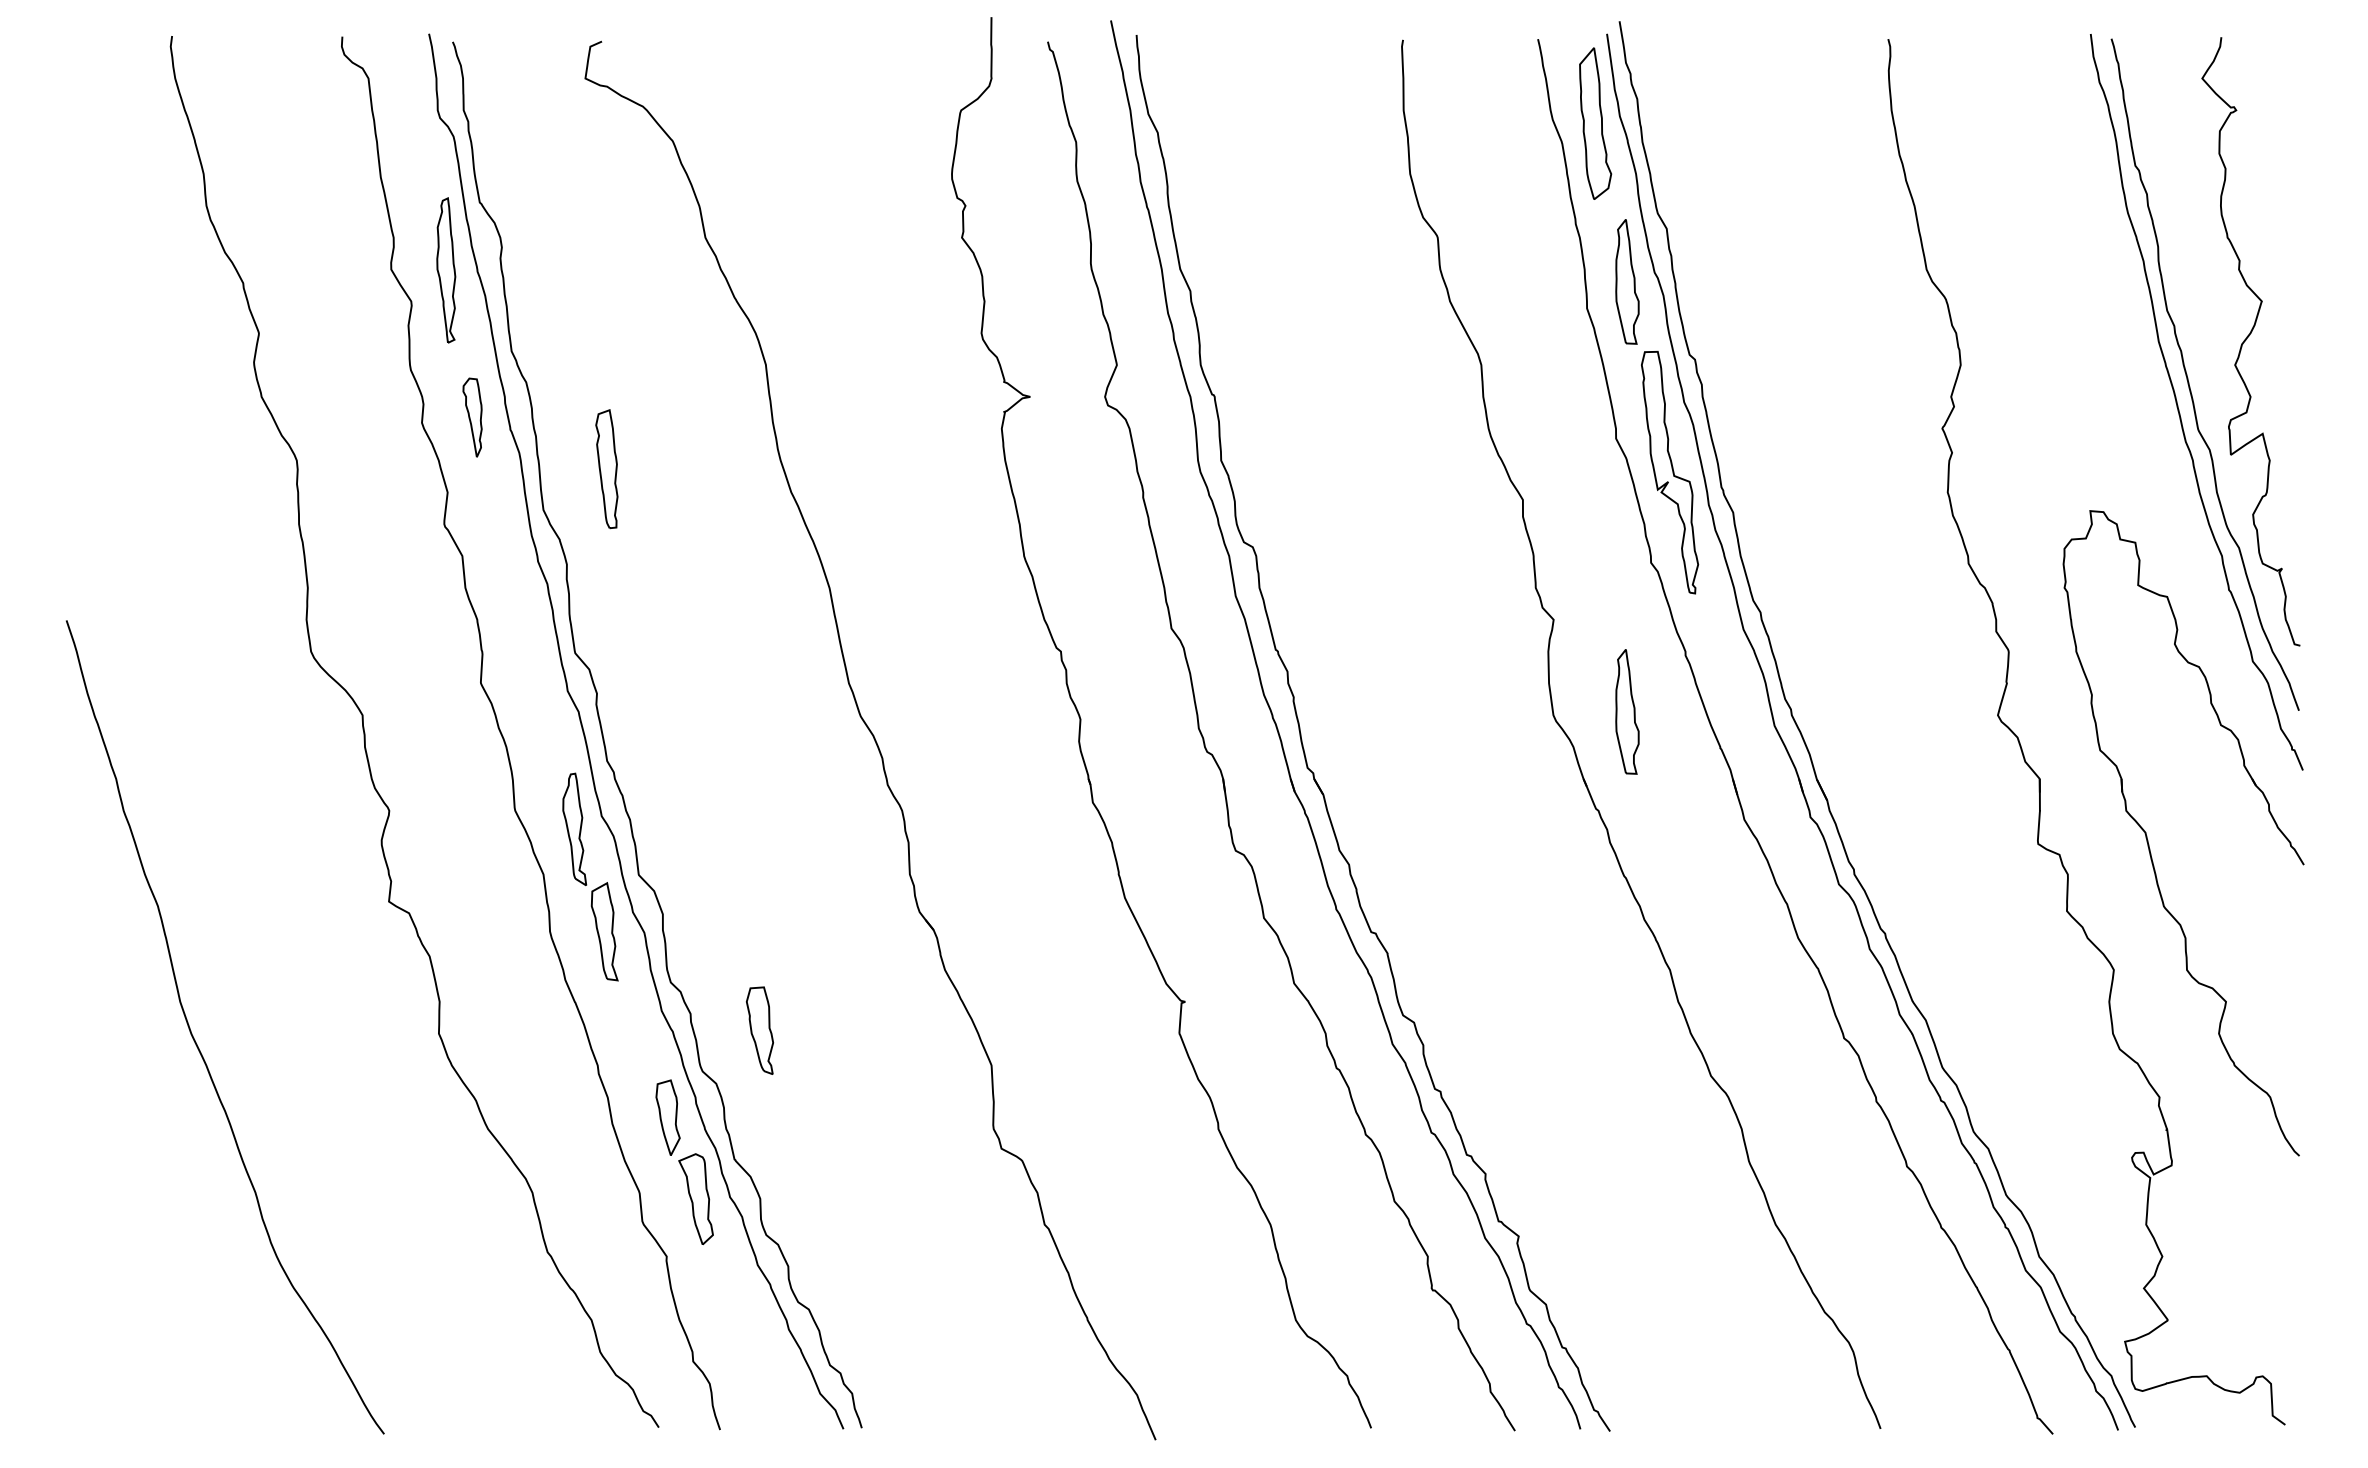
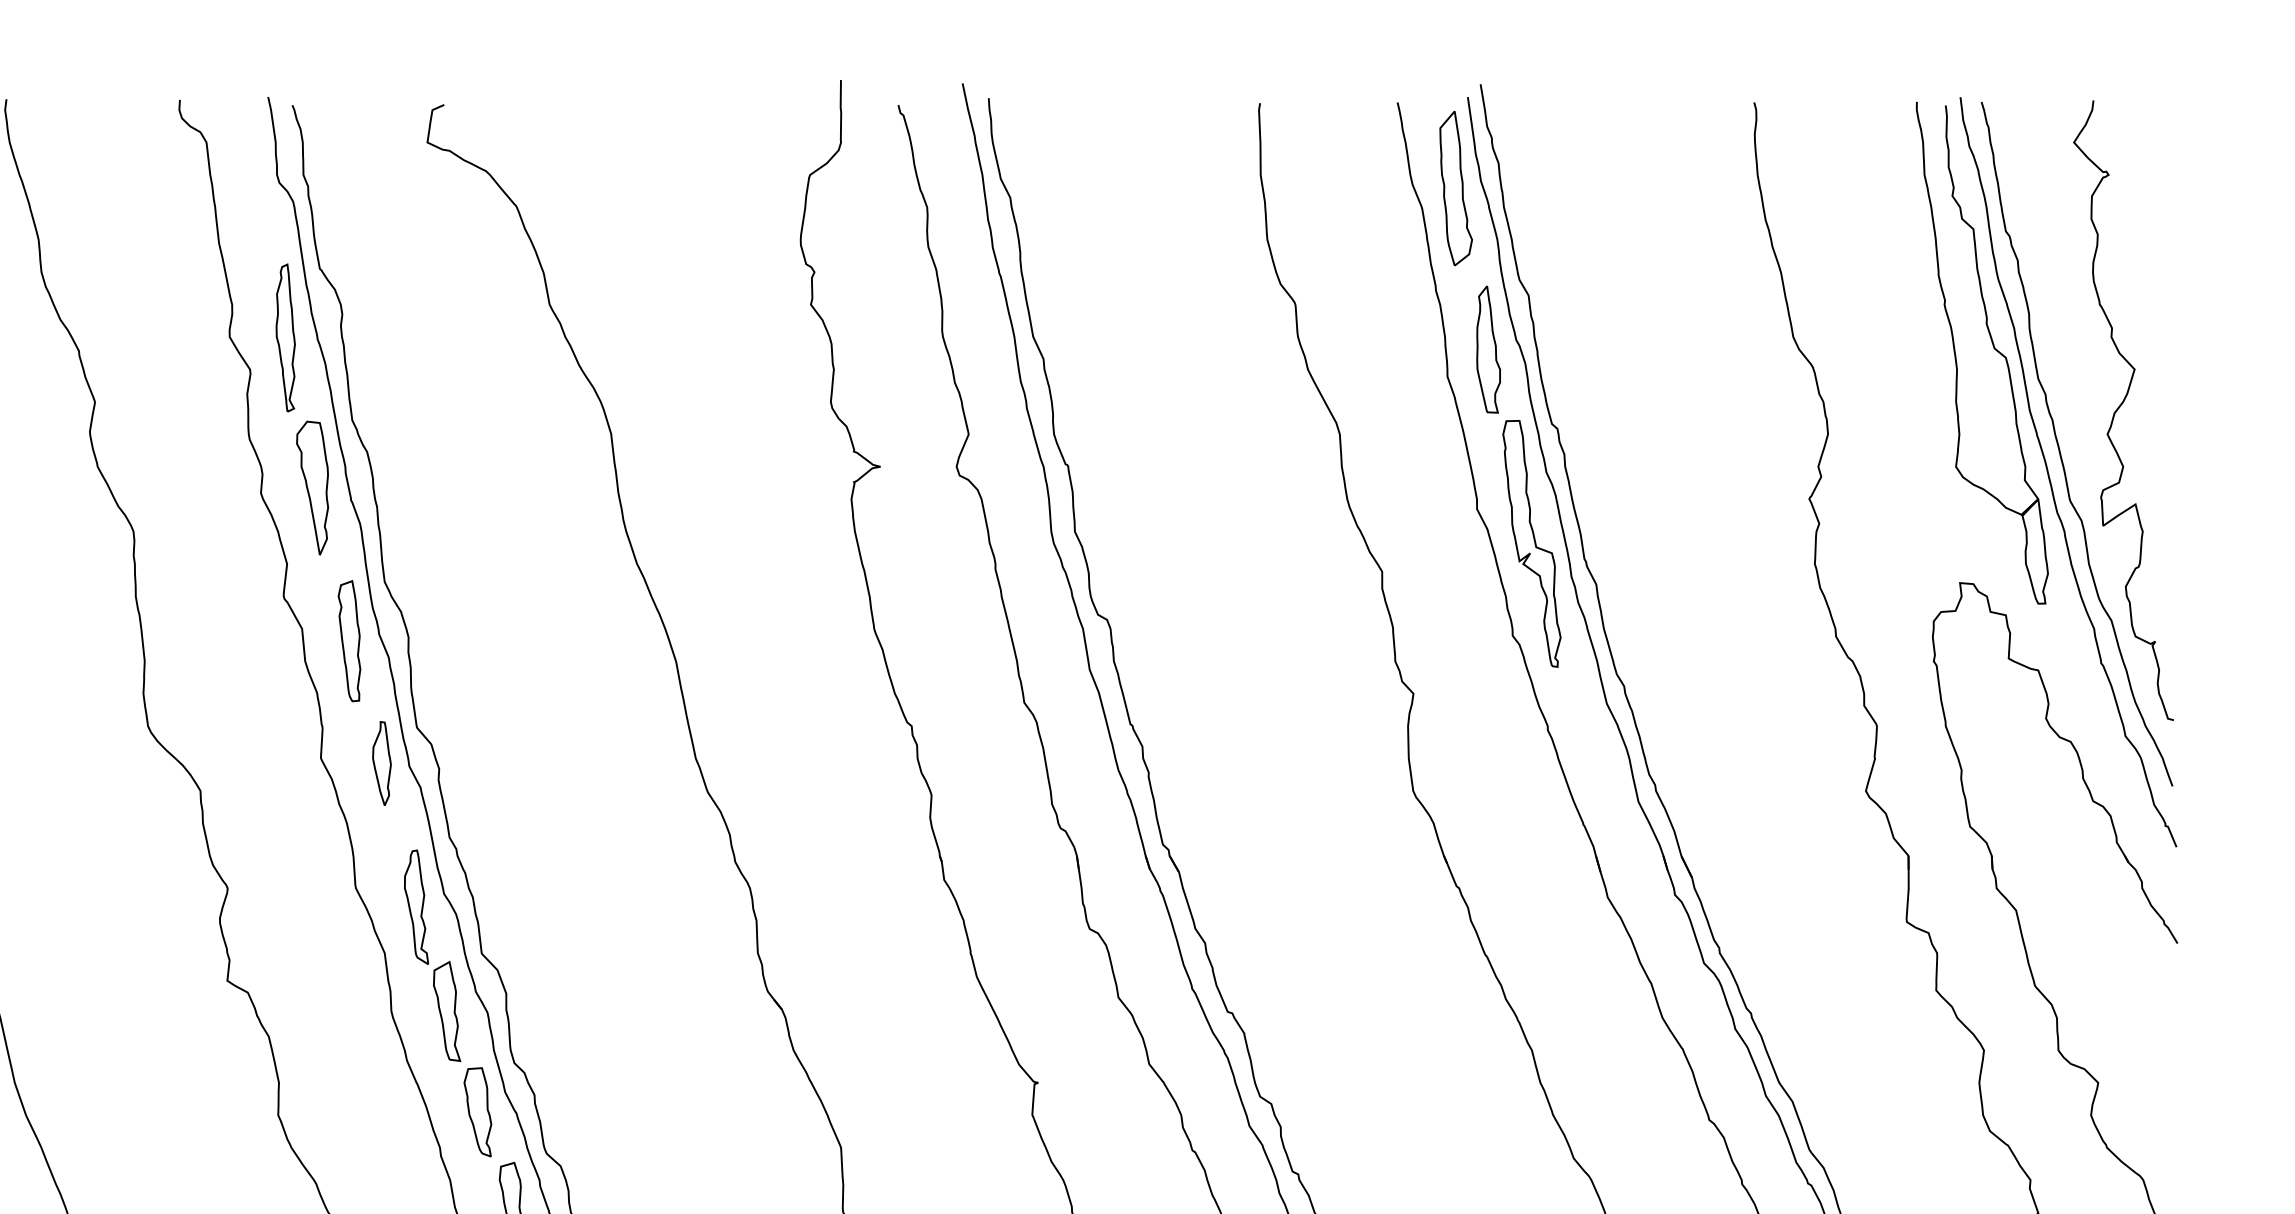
curve: (2122, 279) -> (1992, 347), added
part: (472, 417) -> (312, 487), size x1.67
part: (606, 469) -> (349, 641), moved
part: (540, 687) -> (381, 762), added
part: (1627, 711) -> (1488, 787), removed
part: (759, 1030) -> (477, 1112), moved

